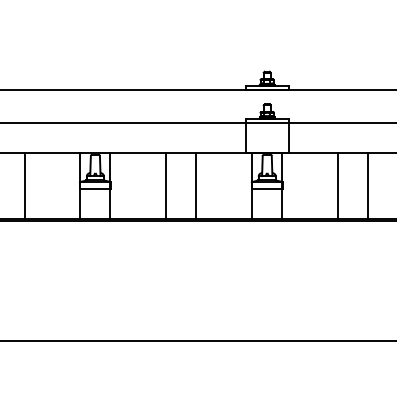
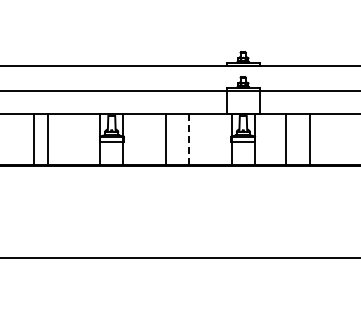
line: (196, 184) -> (189, 138), solid -> dashed
line: (24, 185) -> (47, 139), moved
line: (338, 185) -> (285, 139), moved
line: (368, 185) -> (309, 139), moved

